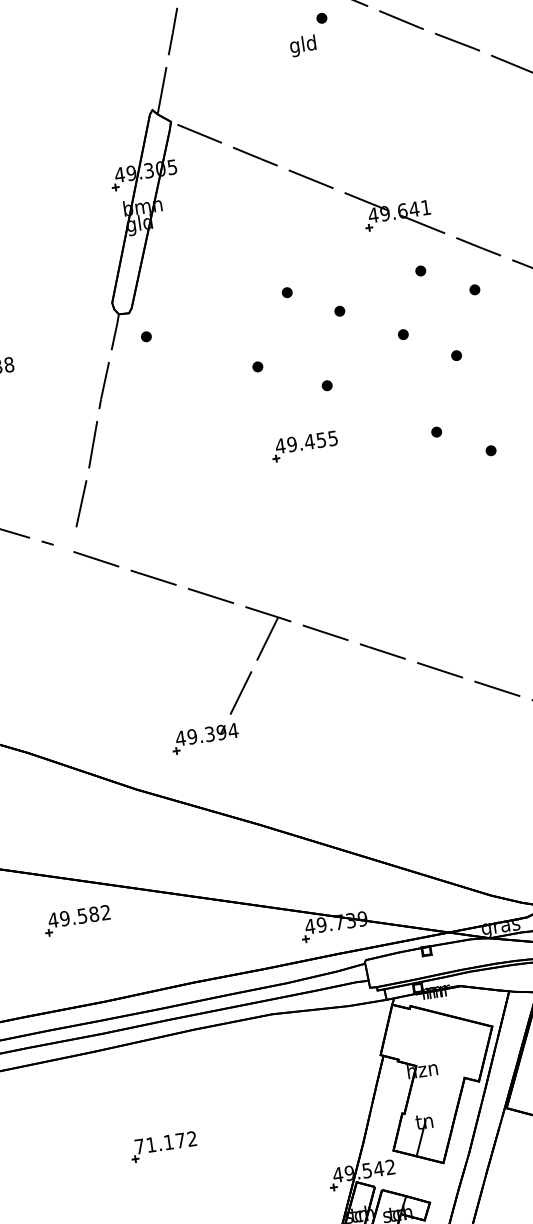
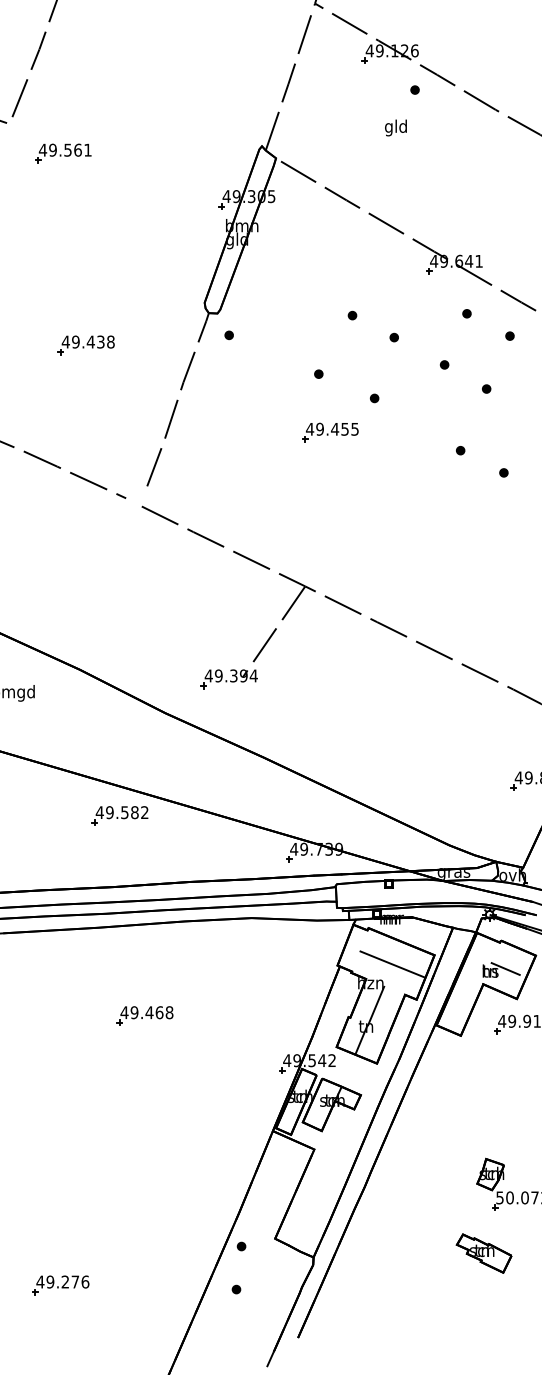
text: (302, 45) -> (395, 127), moved
part: (304, 446) -> (330, 432), moved
part: (76, 920) -> (119, 815), moved
line: (444, 1044) -> (392, 964), added
line: (432, 1095) -> (376, 1005), added
text: (165, 1142) -> (146, 1012), 71.172 -> 49.468

